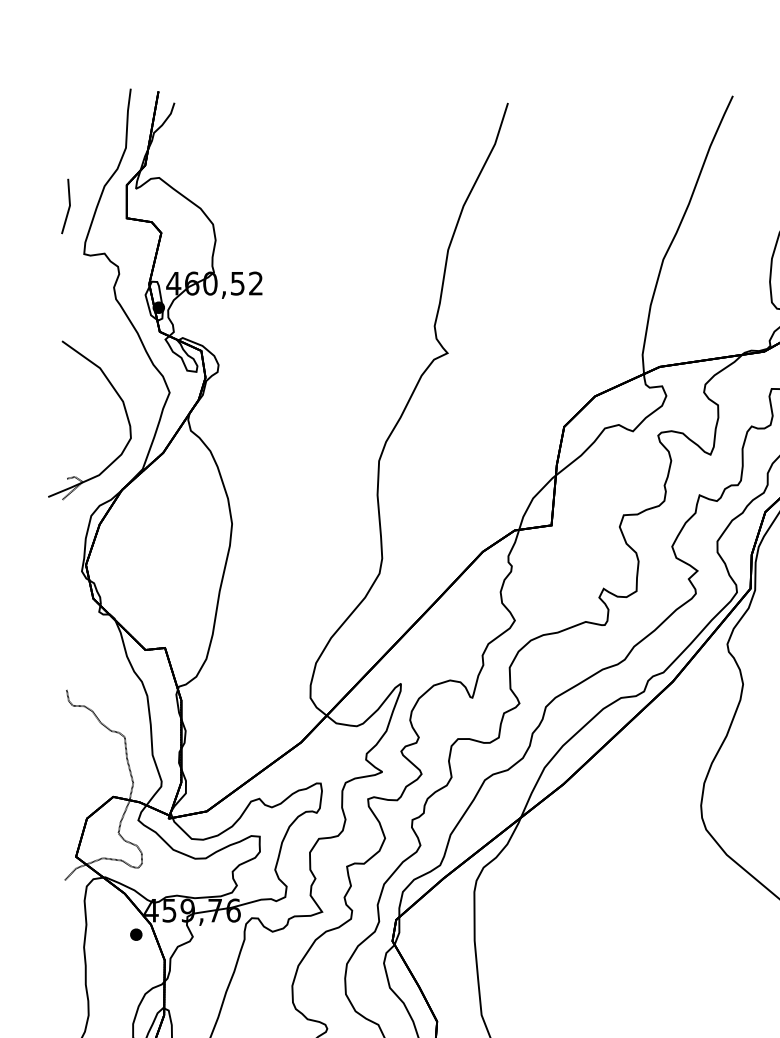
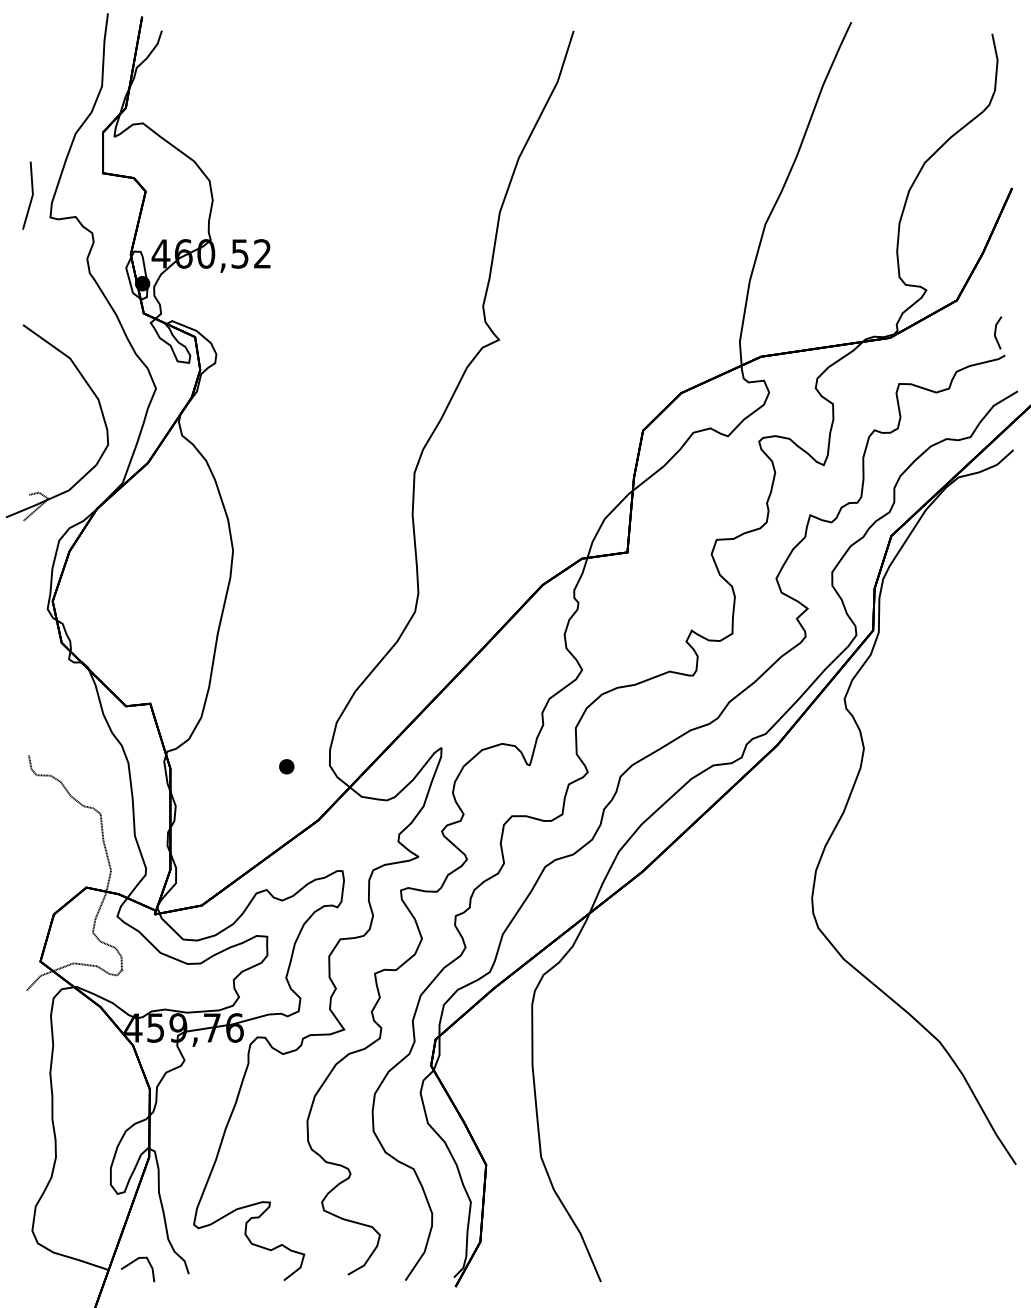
line: (68, 206) -> (31, 195), moved
part: (136, 934) -> (286, 766), moved

